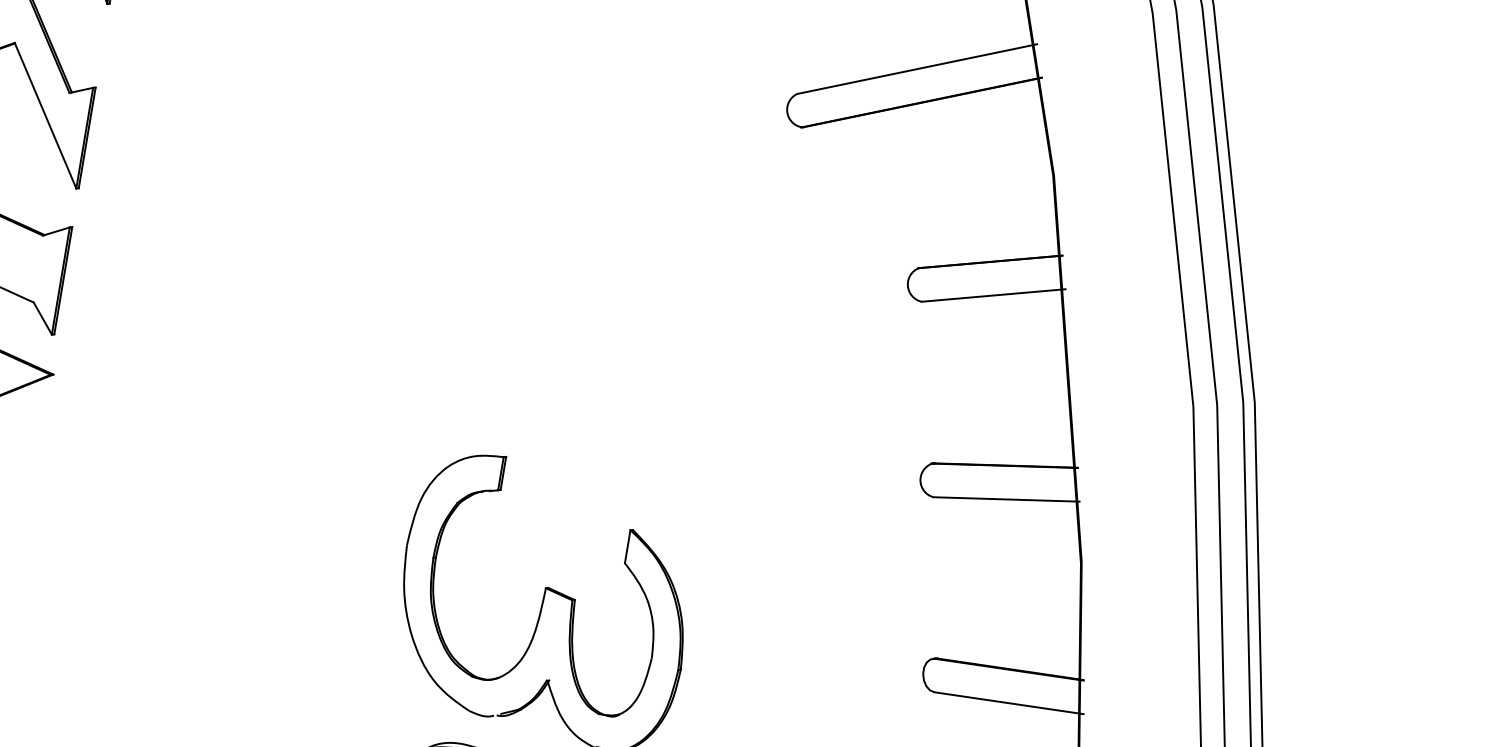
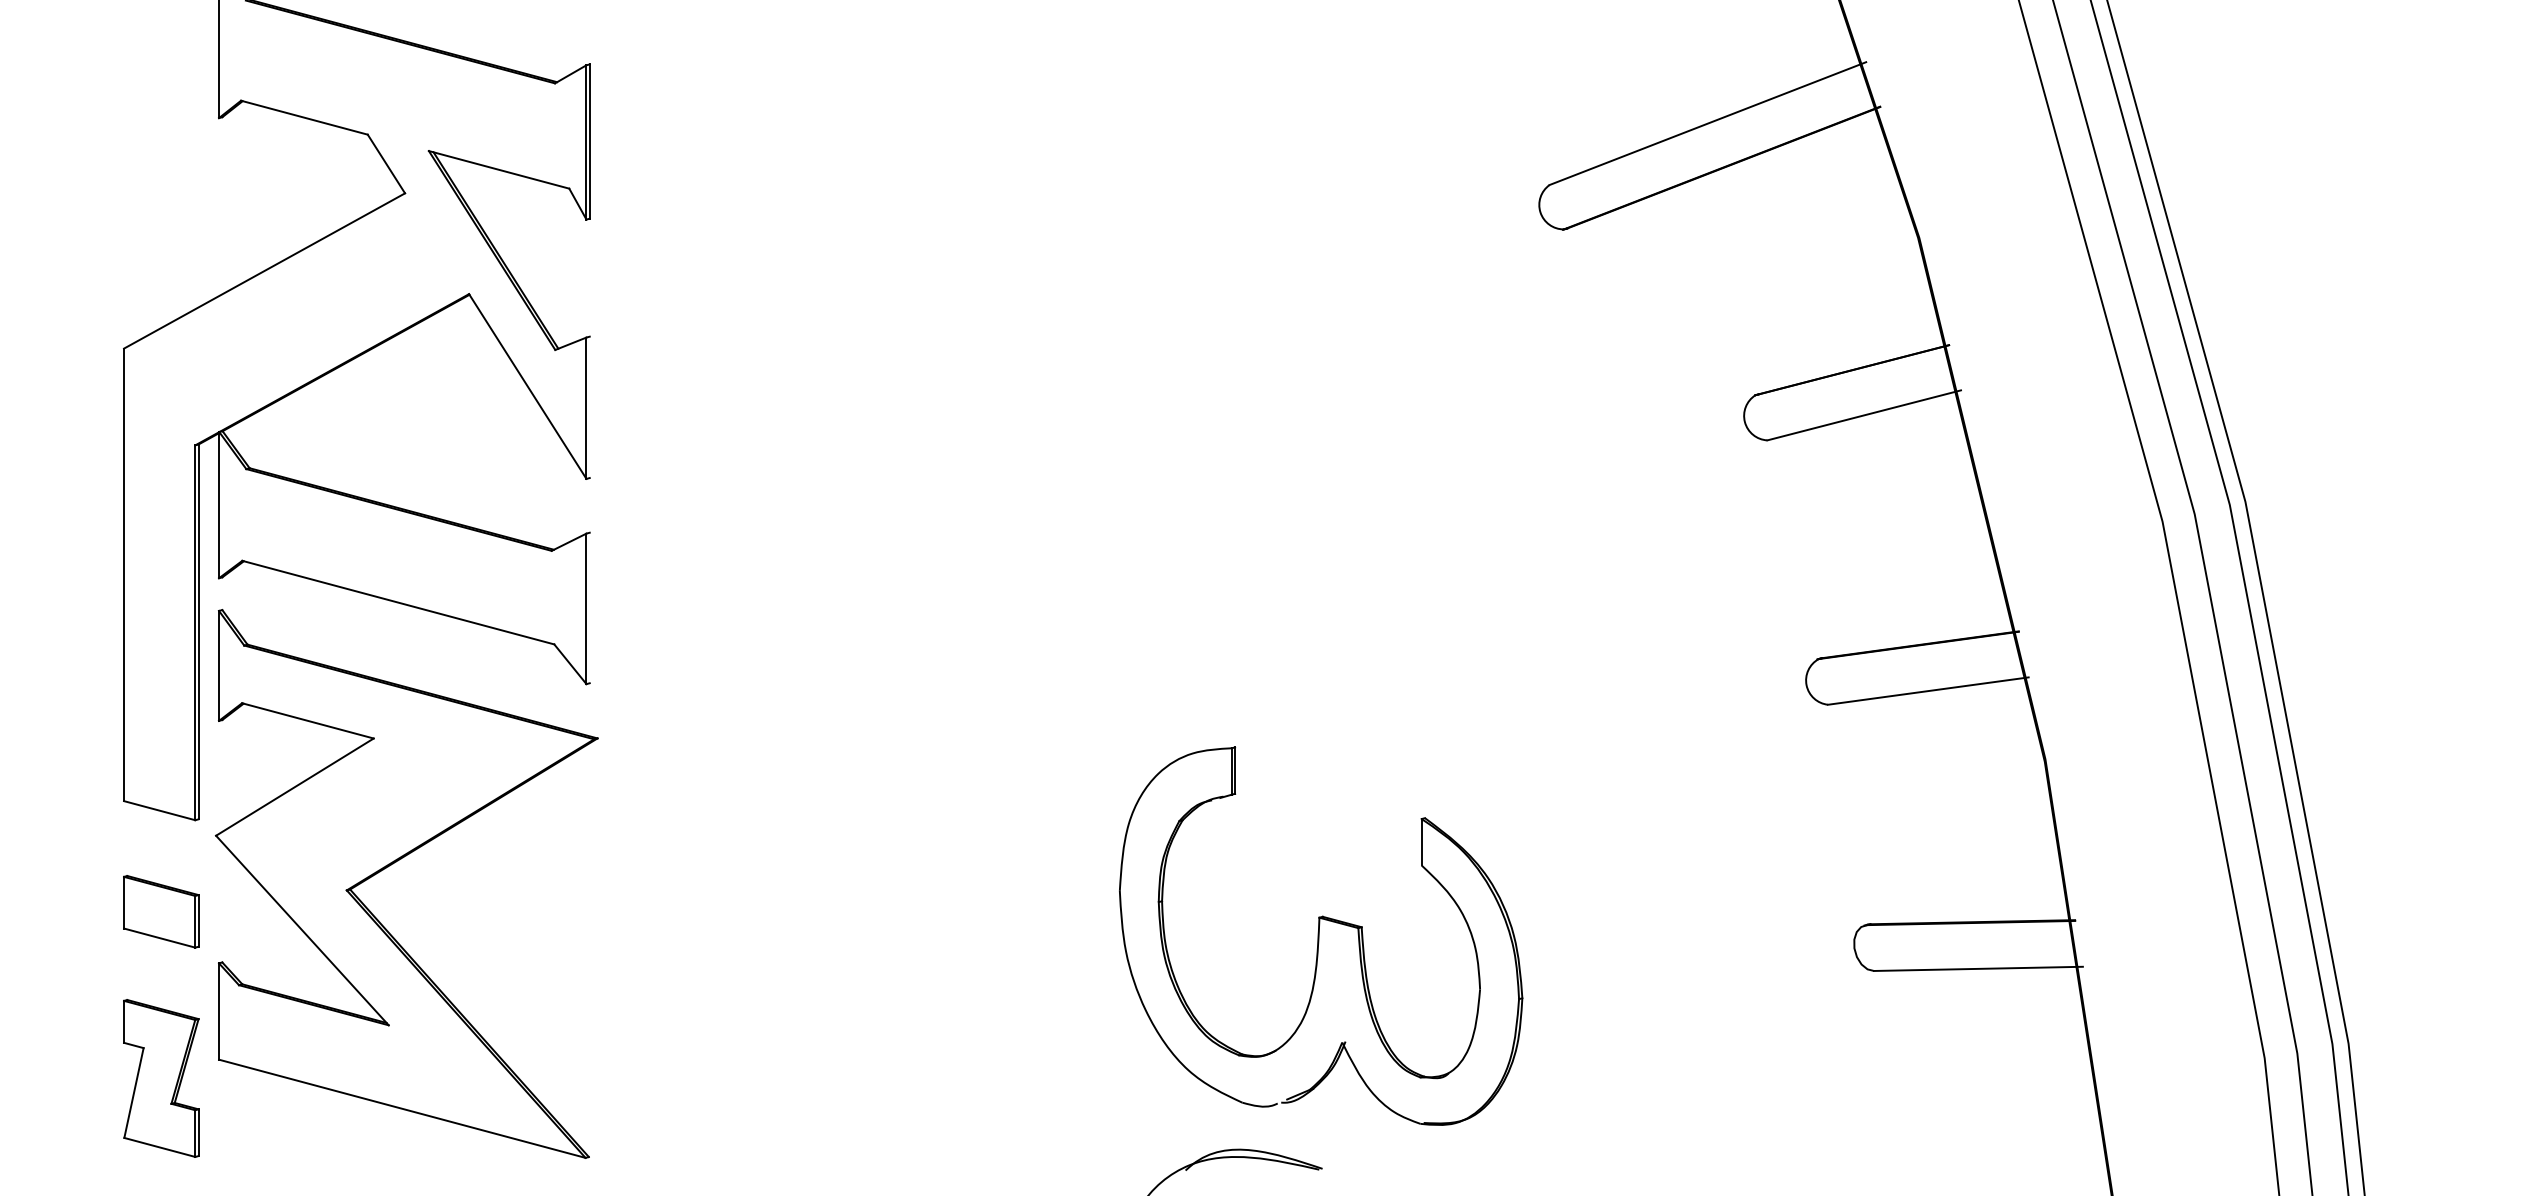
line: (86, 138) -> (589, 407), removed
line: (63, 280) -> (589, 607), removed

